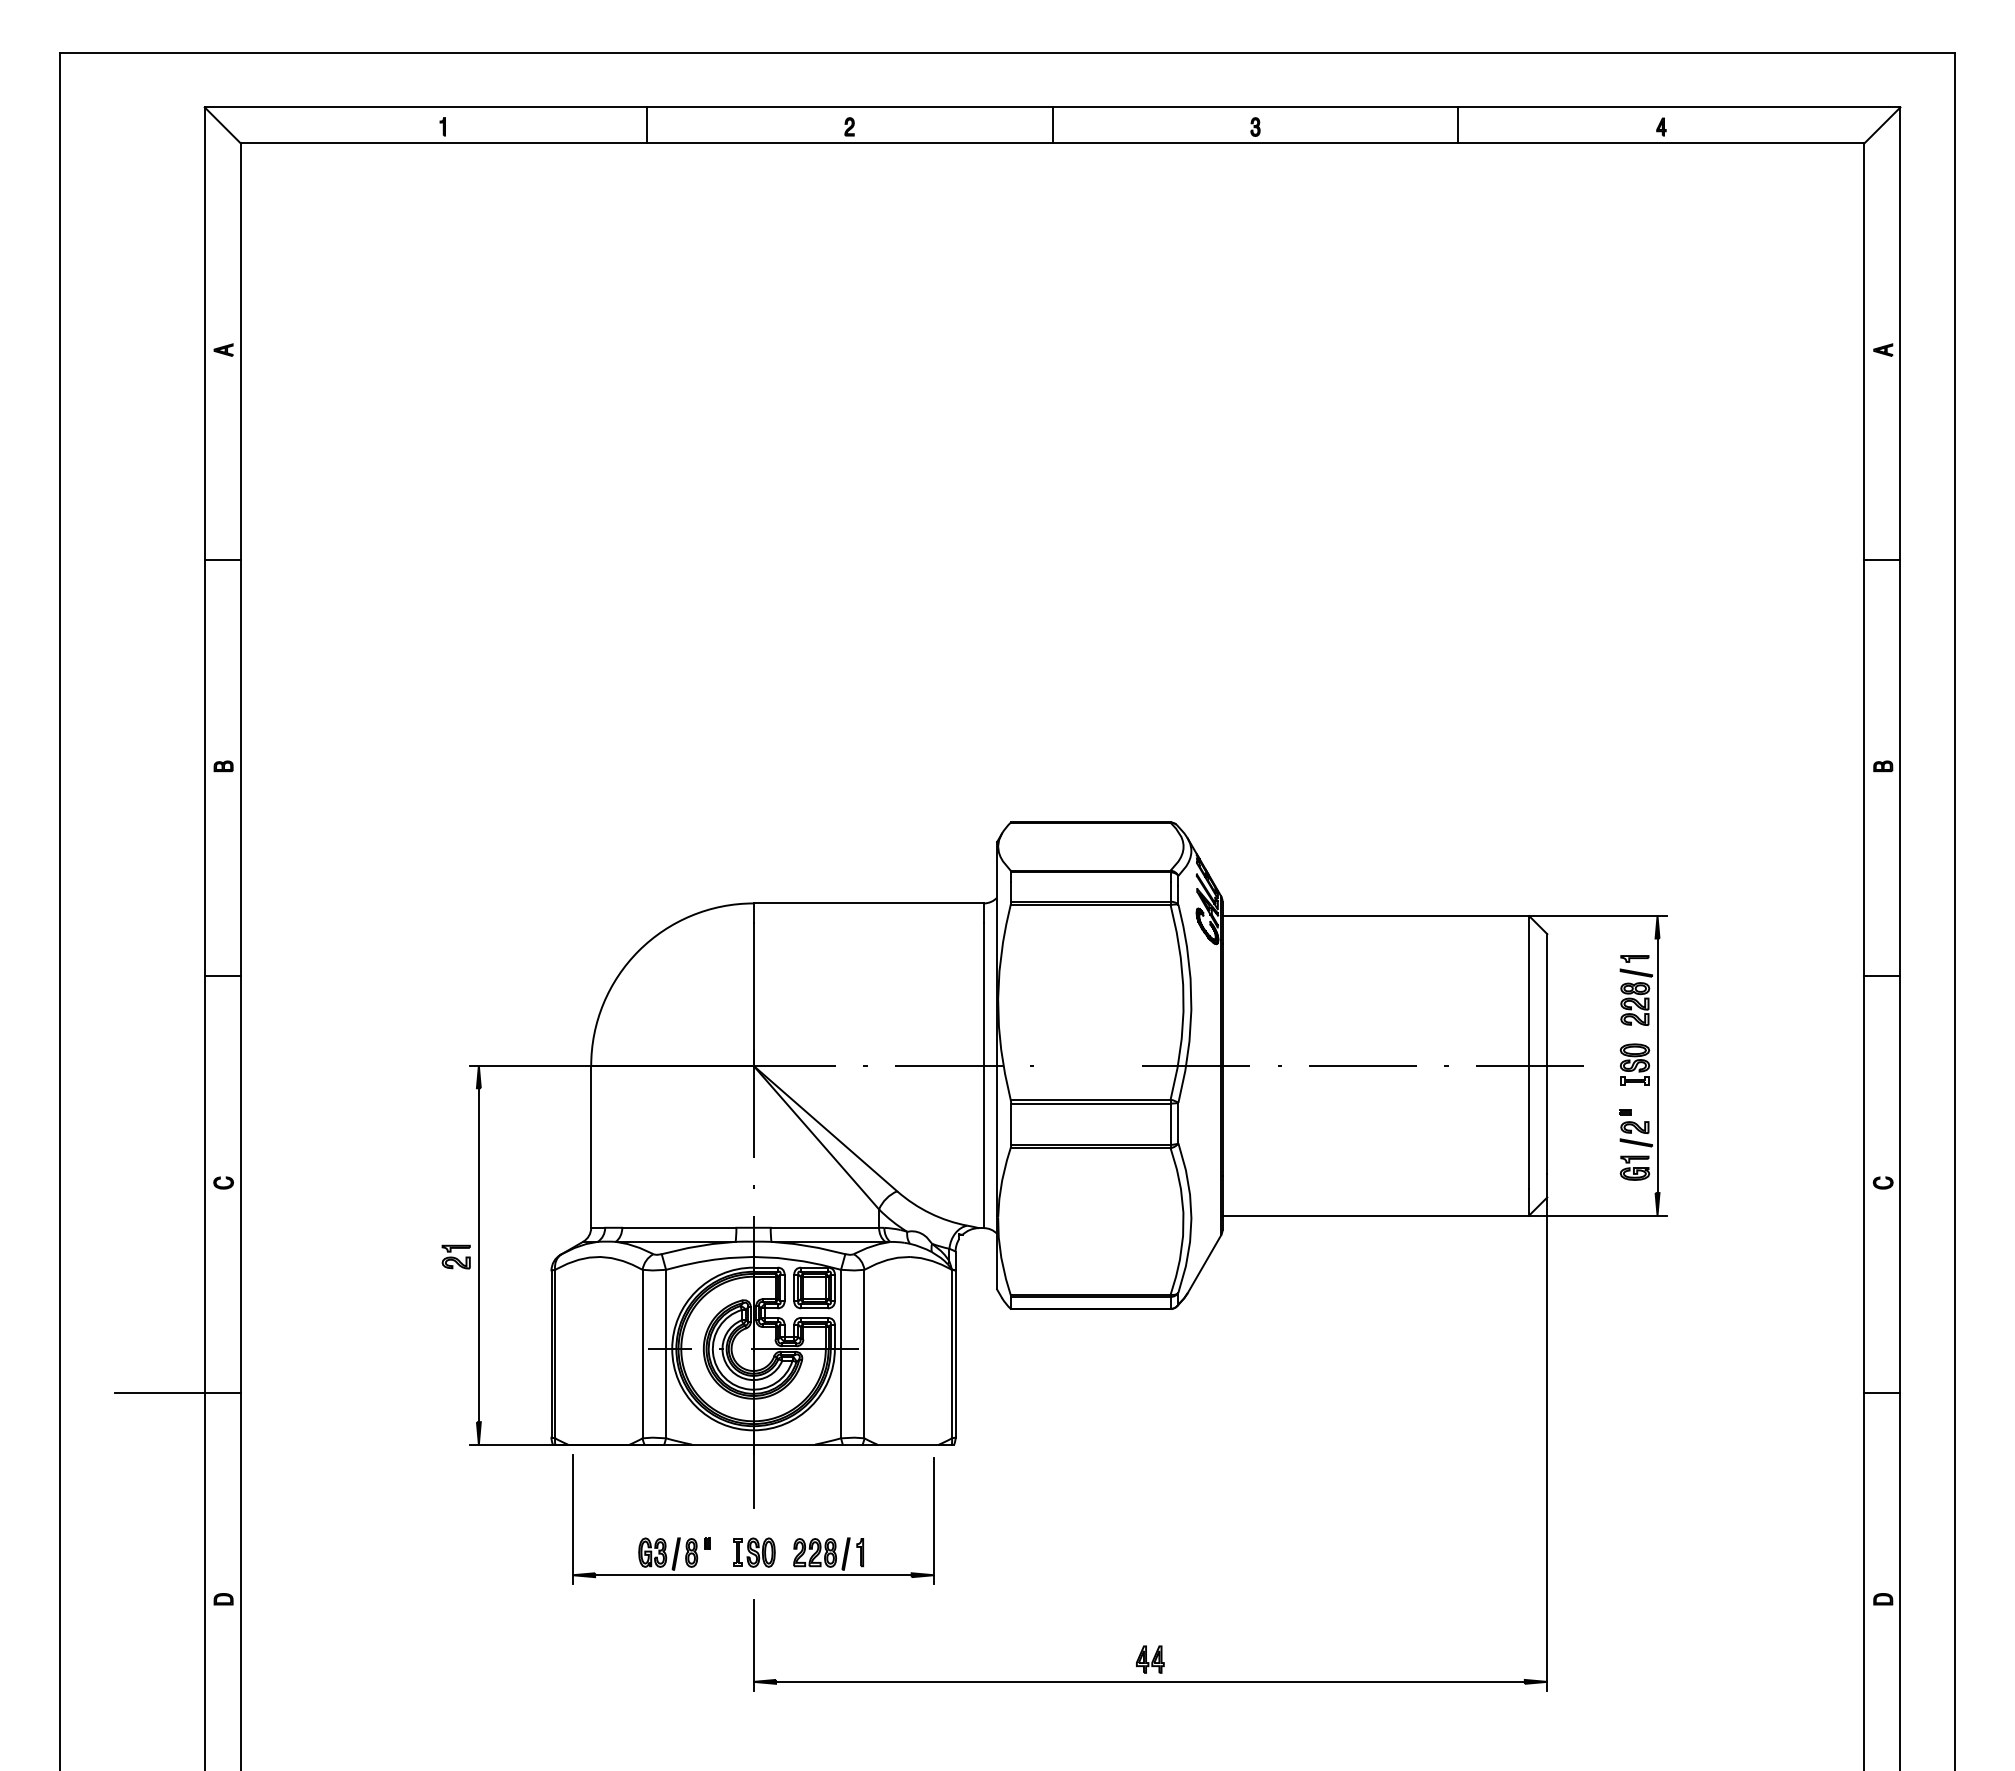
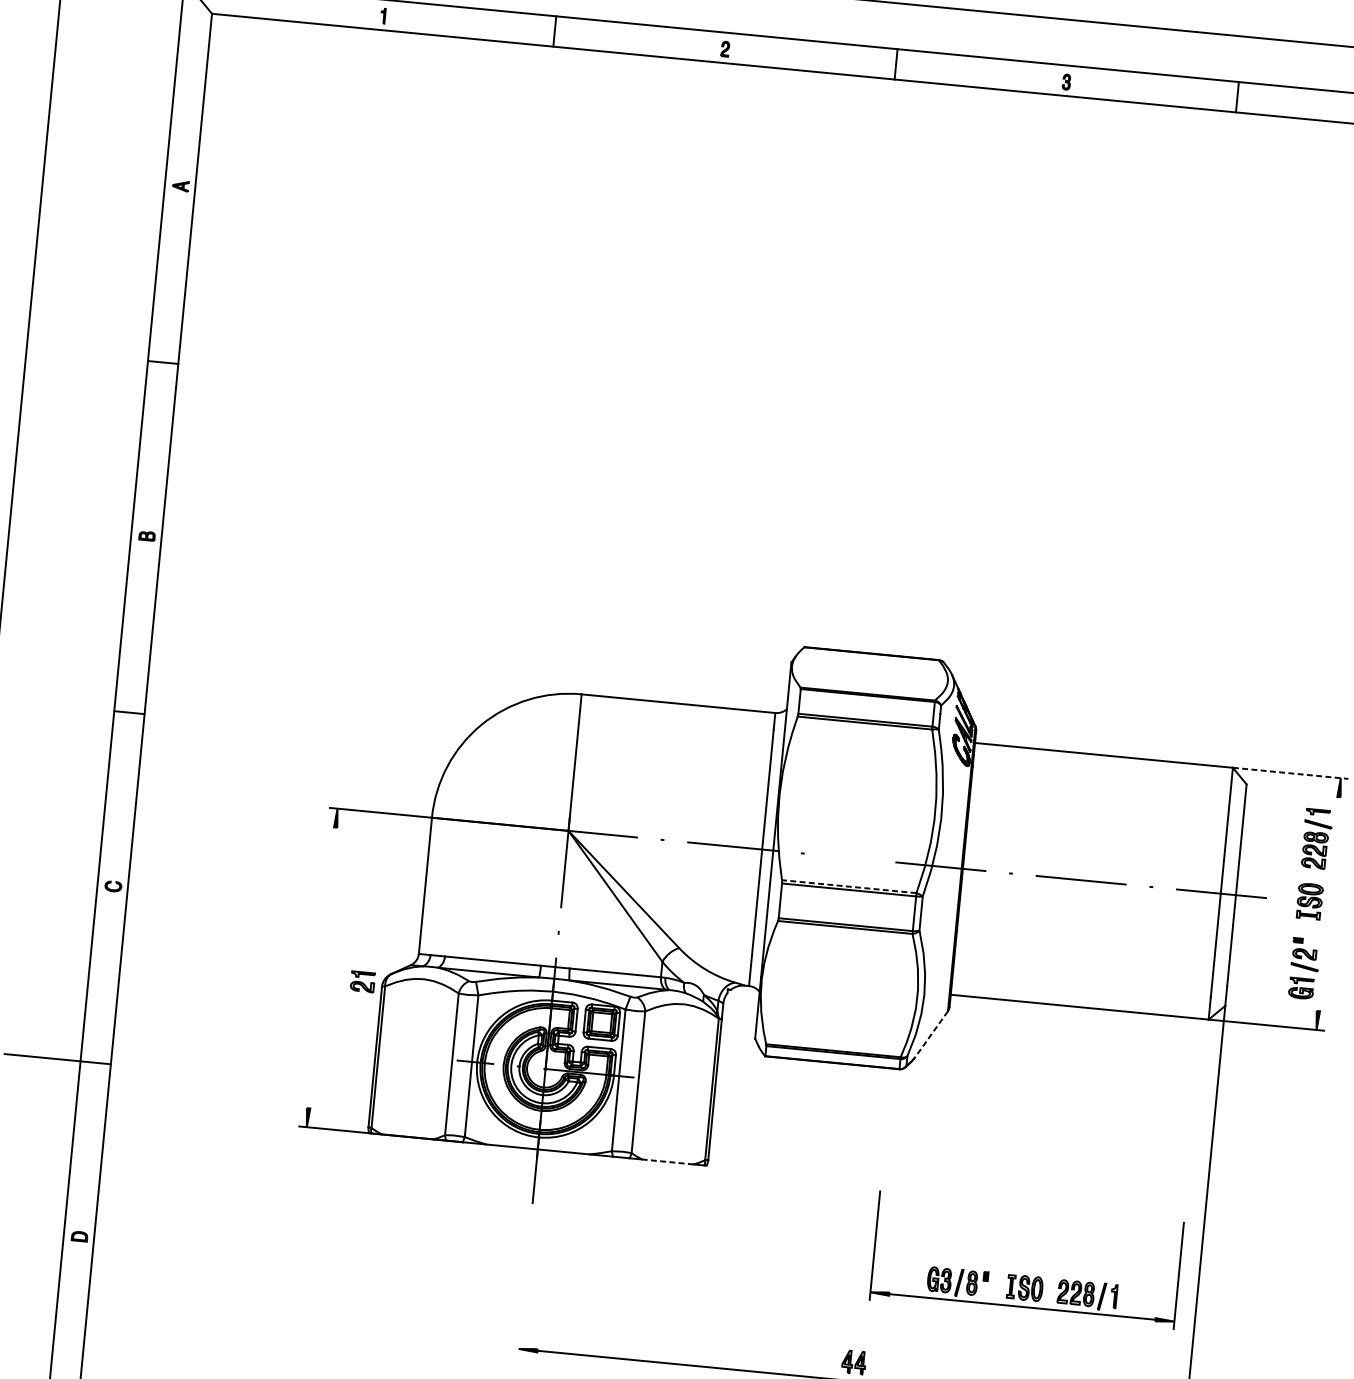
line: (1597, 916) -> (1290, 773), solid -> dashed
line: (1657, 1065) -> (1328, 903), removed
line: (1090, 1099) -> (849, 886), solid -> dashed
line: (478, 1255) -> (321, 968), removed
part: (455, 1256) -> (362, 981), moved
line: (1204, 1264) -> (931, 1034), solid -> dashed
line: (908, 1444) -> (668, 1161), solid -> dashed
part: (753, 1537) -> (1025, 1275), moved
line: (753, 1645) -> (521, 1318), removed

